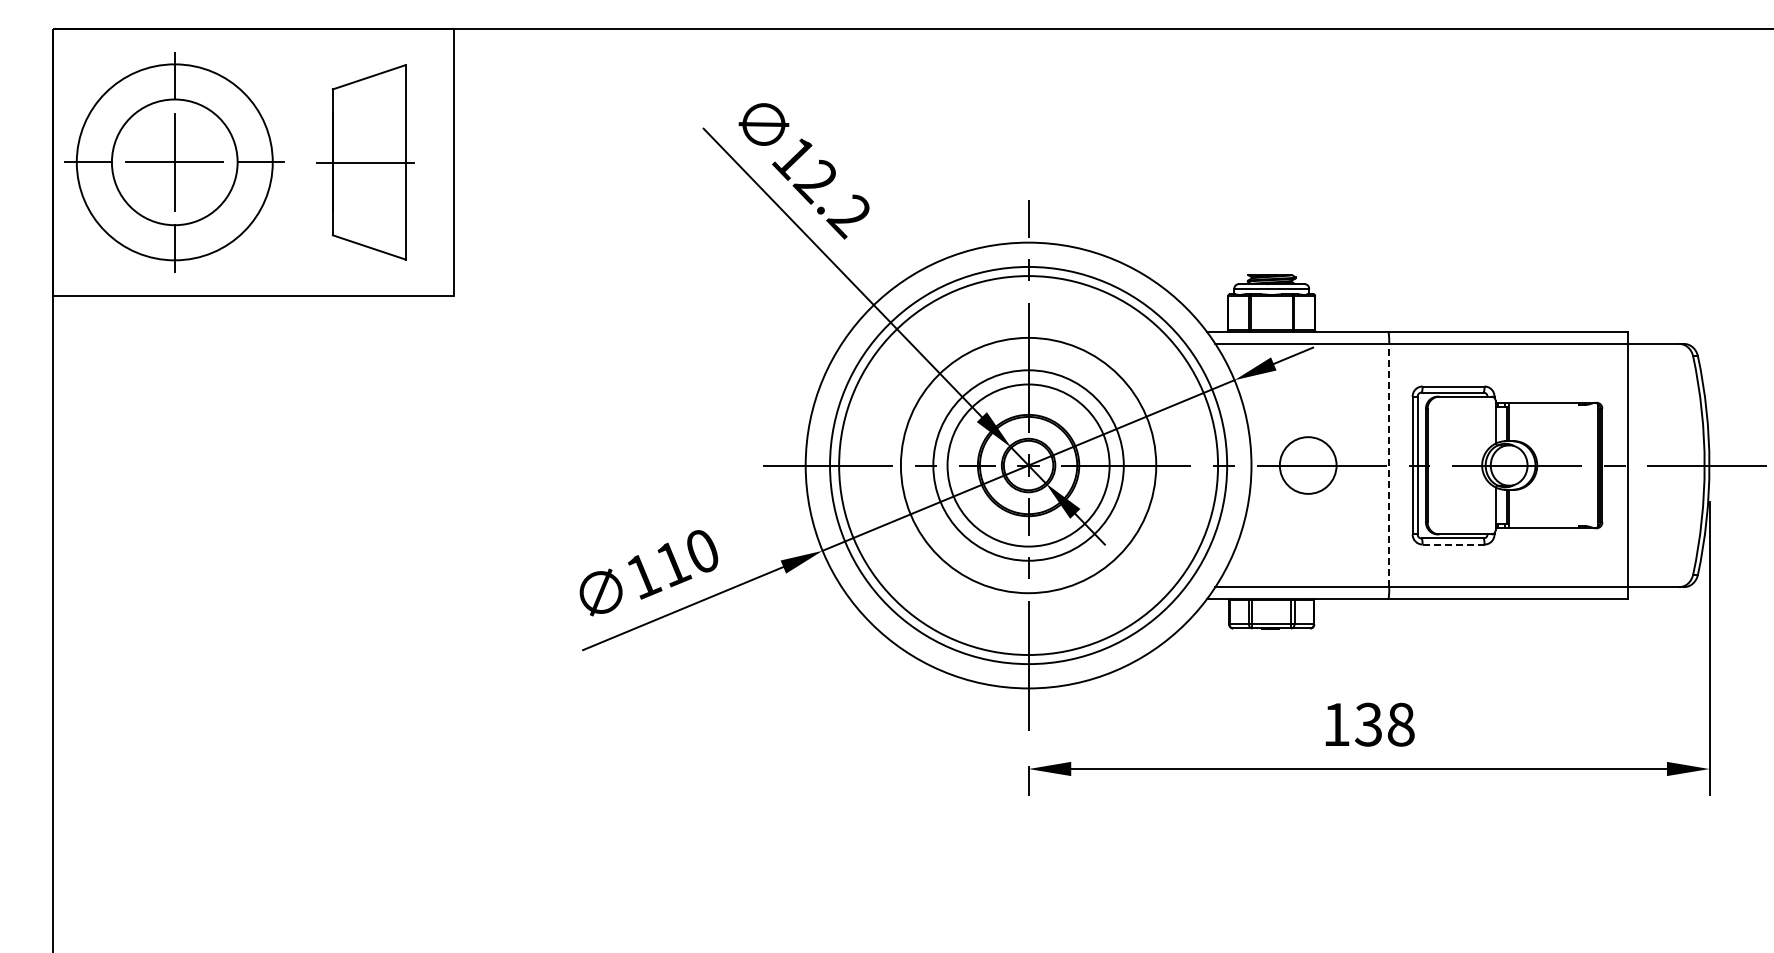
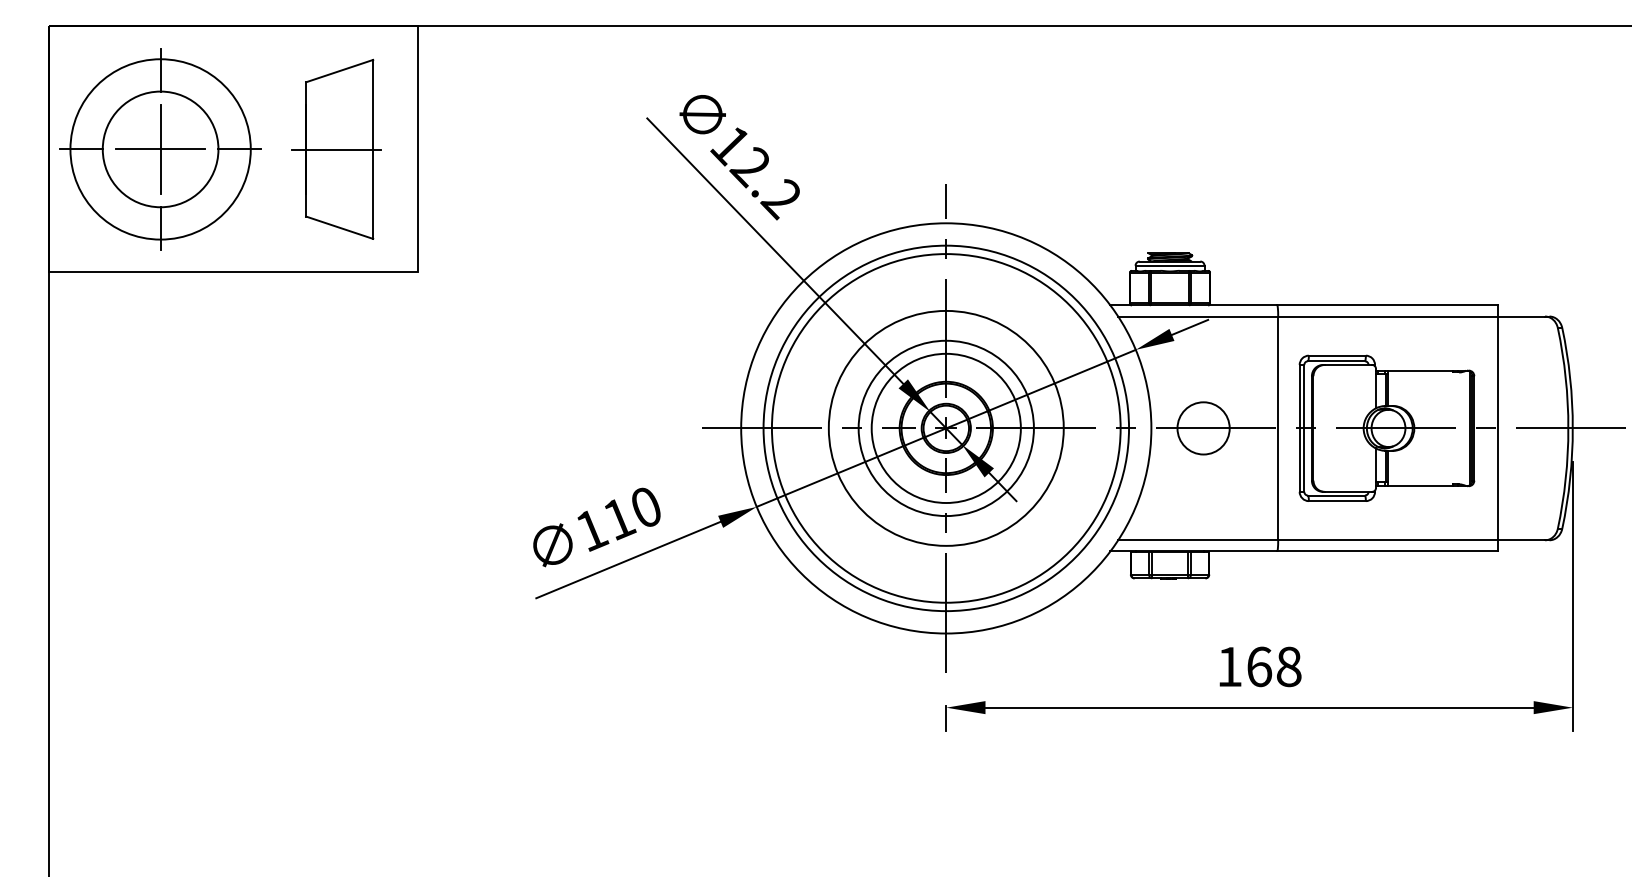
line: (1389, 465) -> (1278, 428), dashed -> solid
line: (1453, 544) -> (1337, 501), dashed -> solid
text: (1368, 724) -> (1259, 666), 138 -> 168

